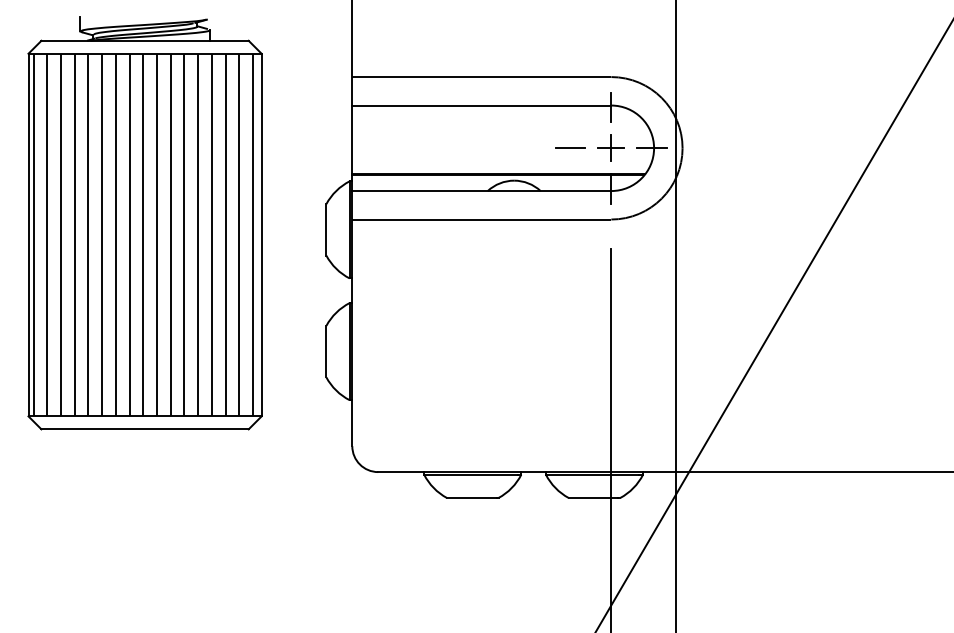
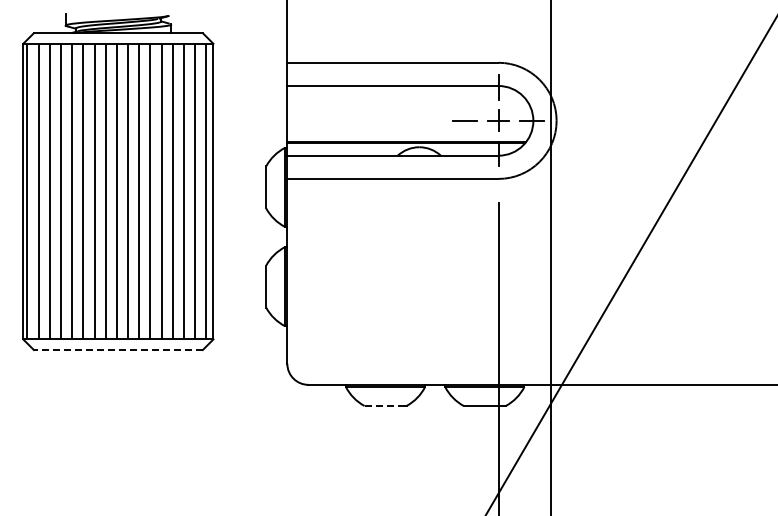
line: (144, 429) -> (117, 350), solid -> dashed
line: (471, 497) -> (384, 405), solid -> dashed

